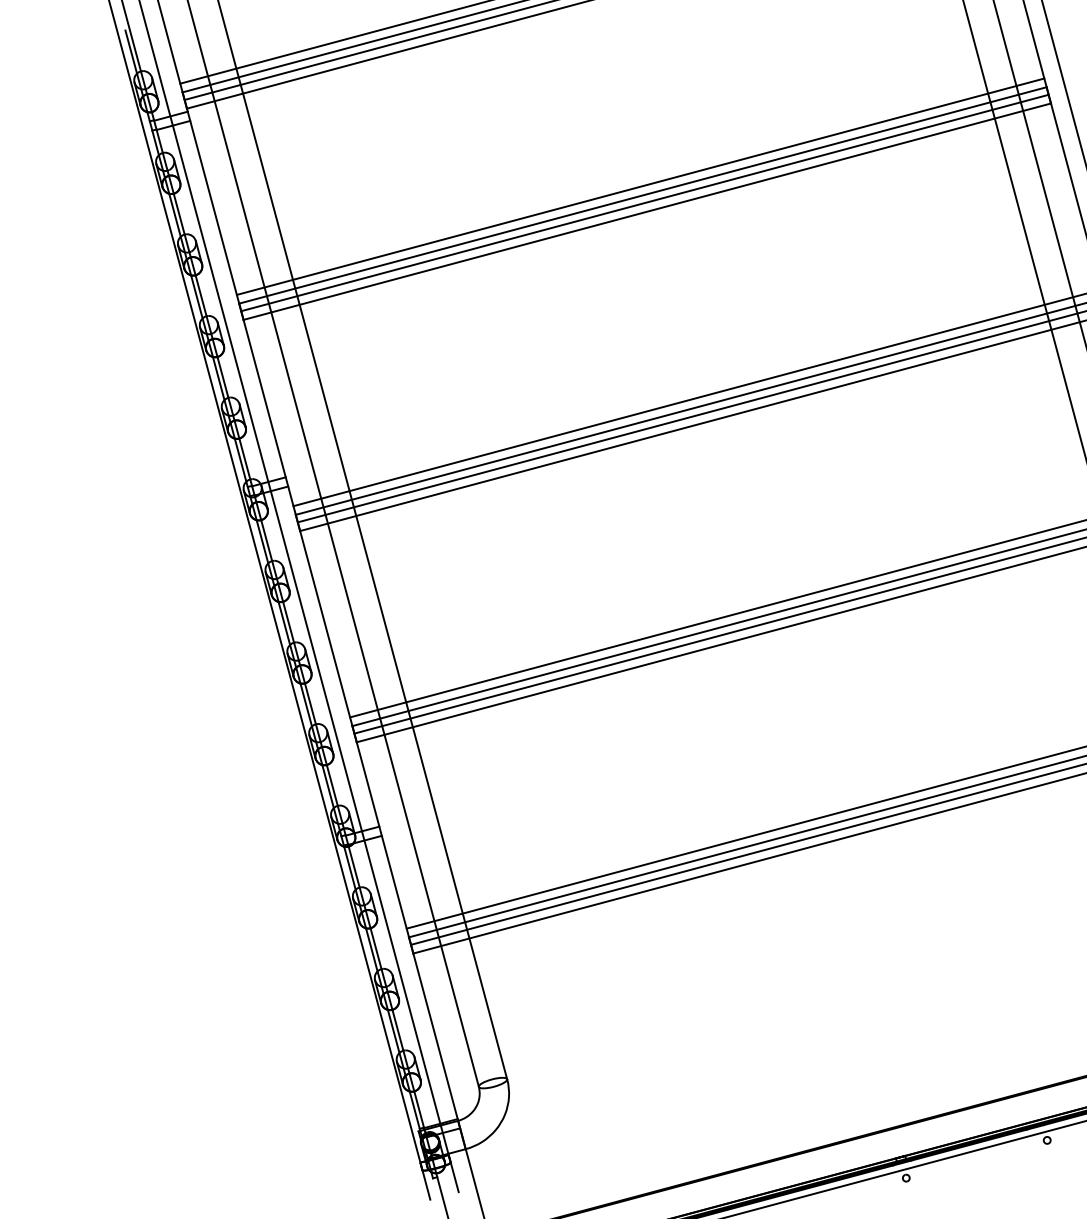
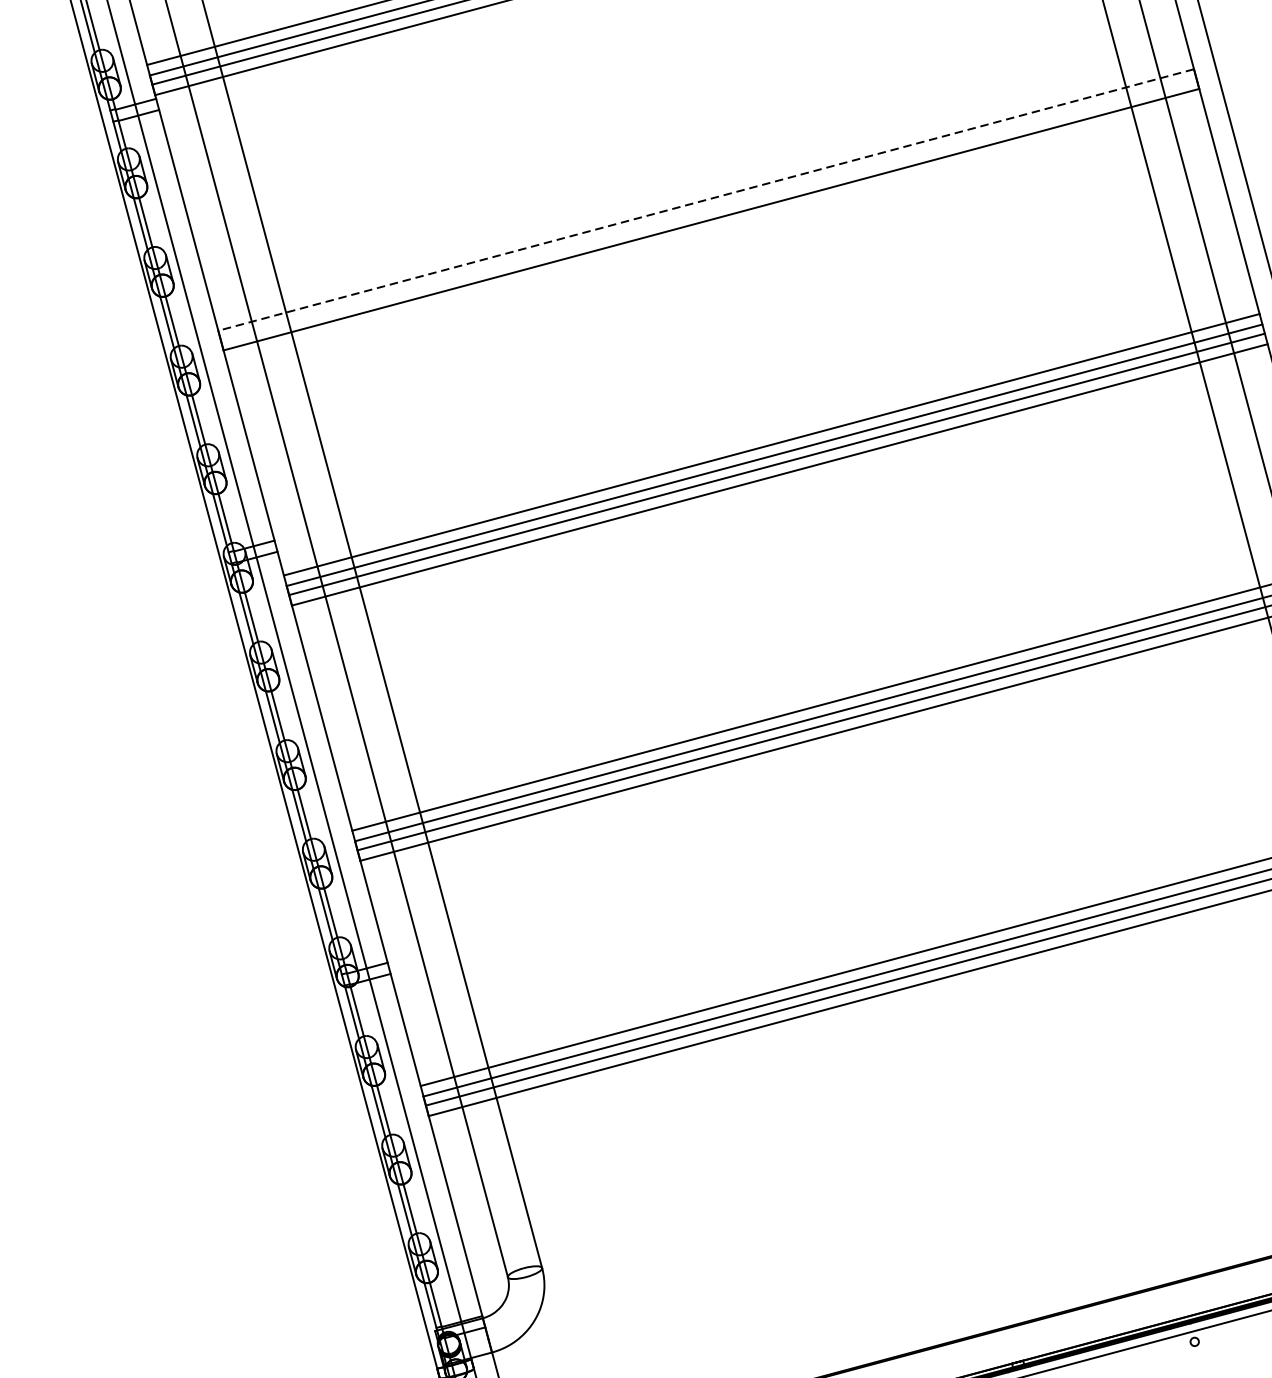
line: (640, 186) -> (703, 189), removed
line: (642, 195) -> (705, 200), solid -> dashed
line: (644, 202) -> (708, 208), removed

